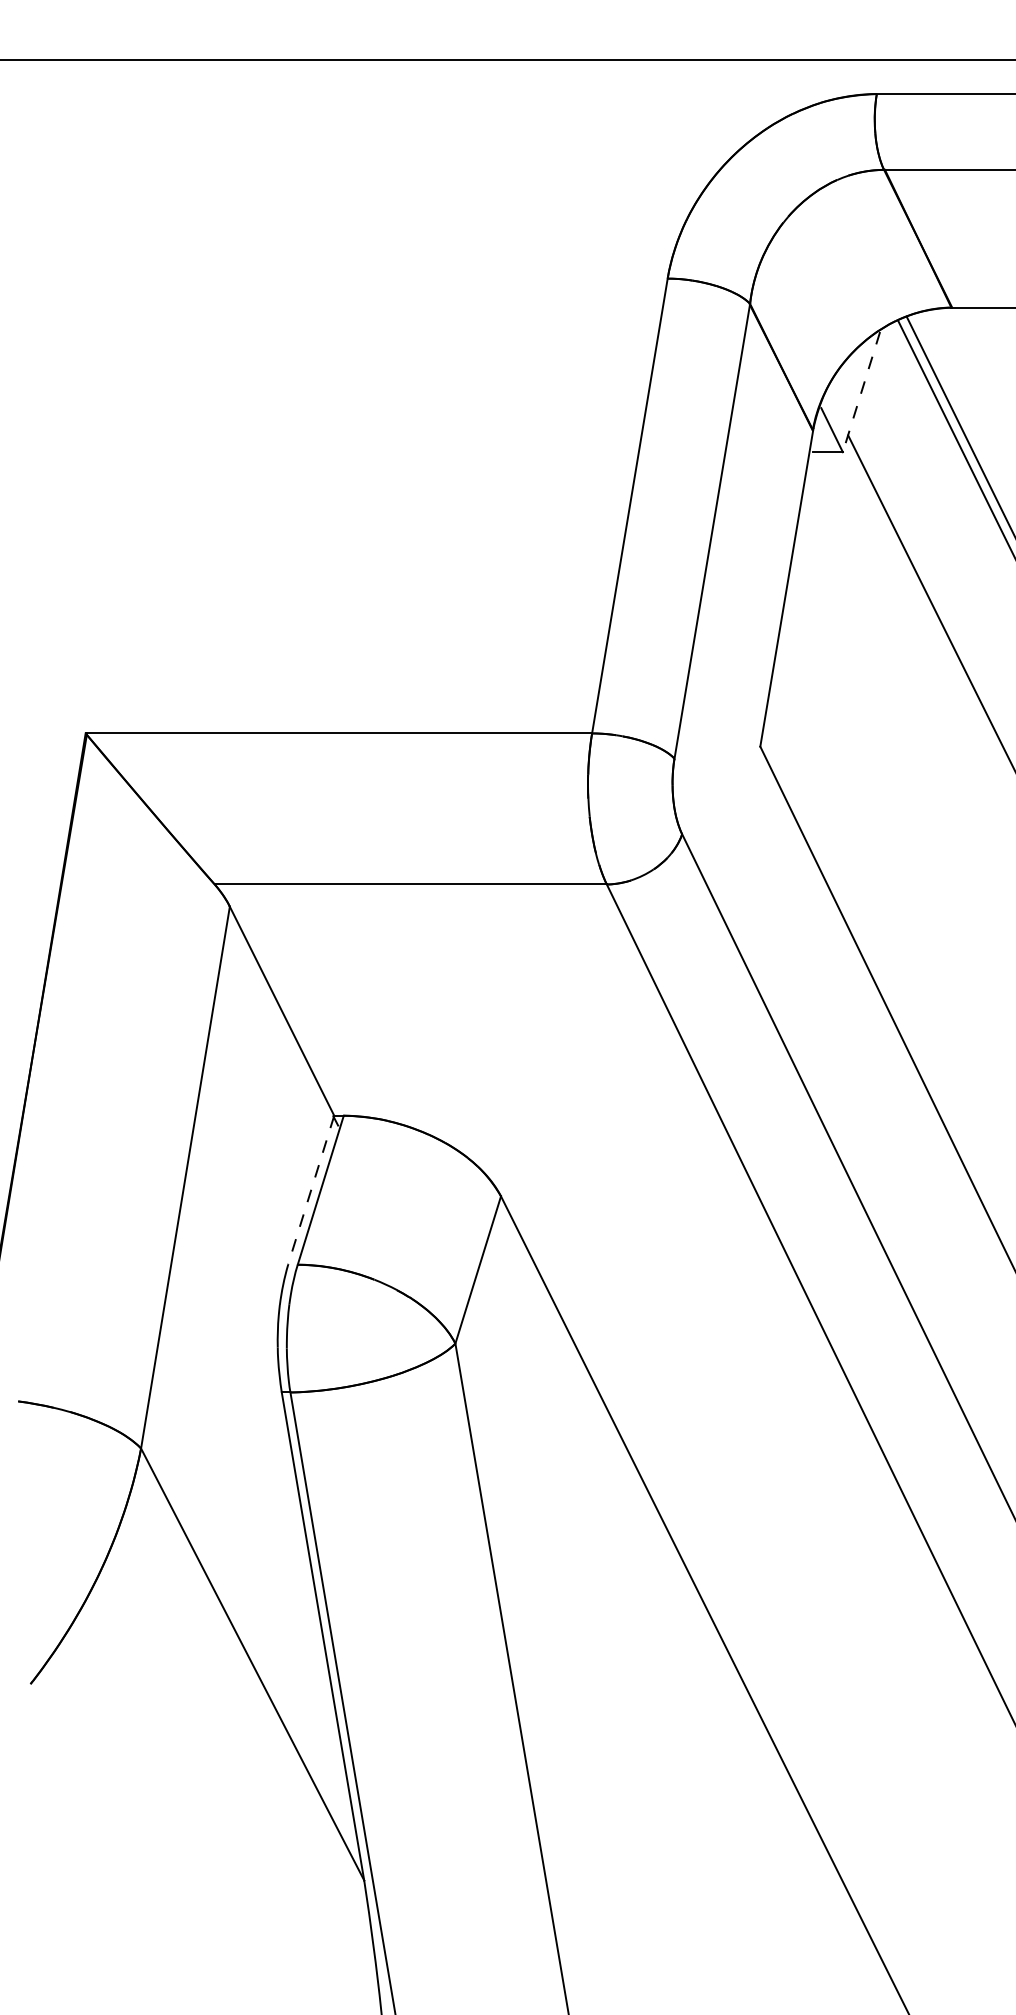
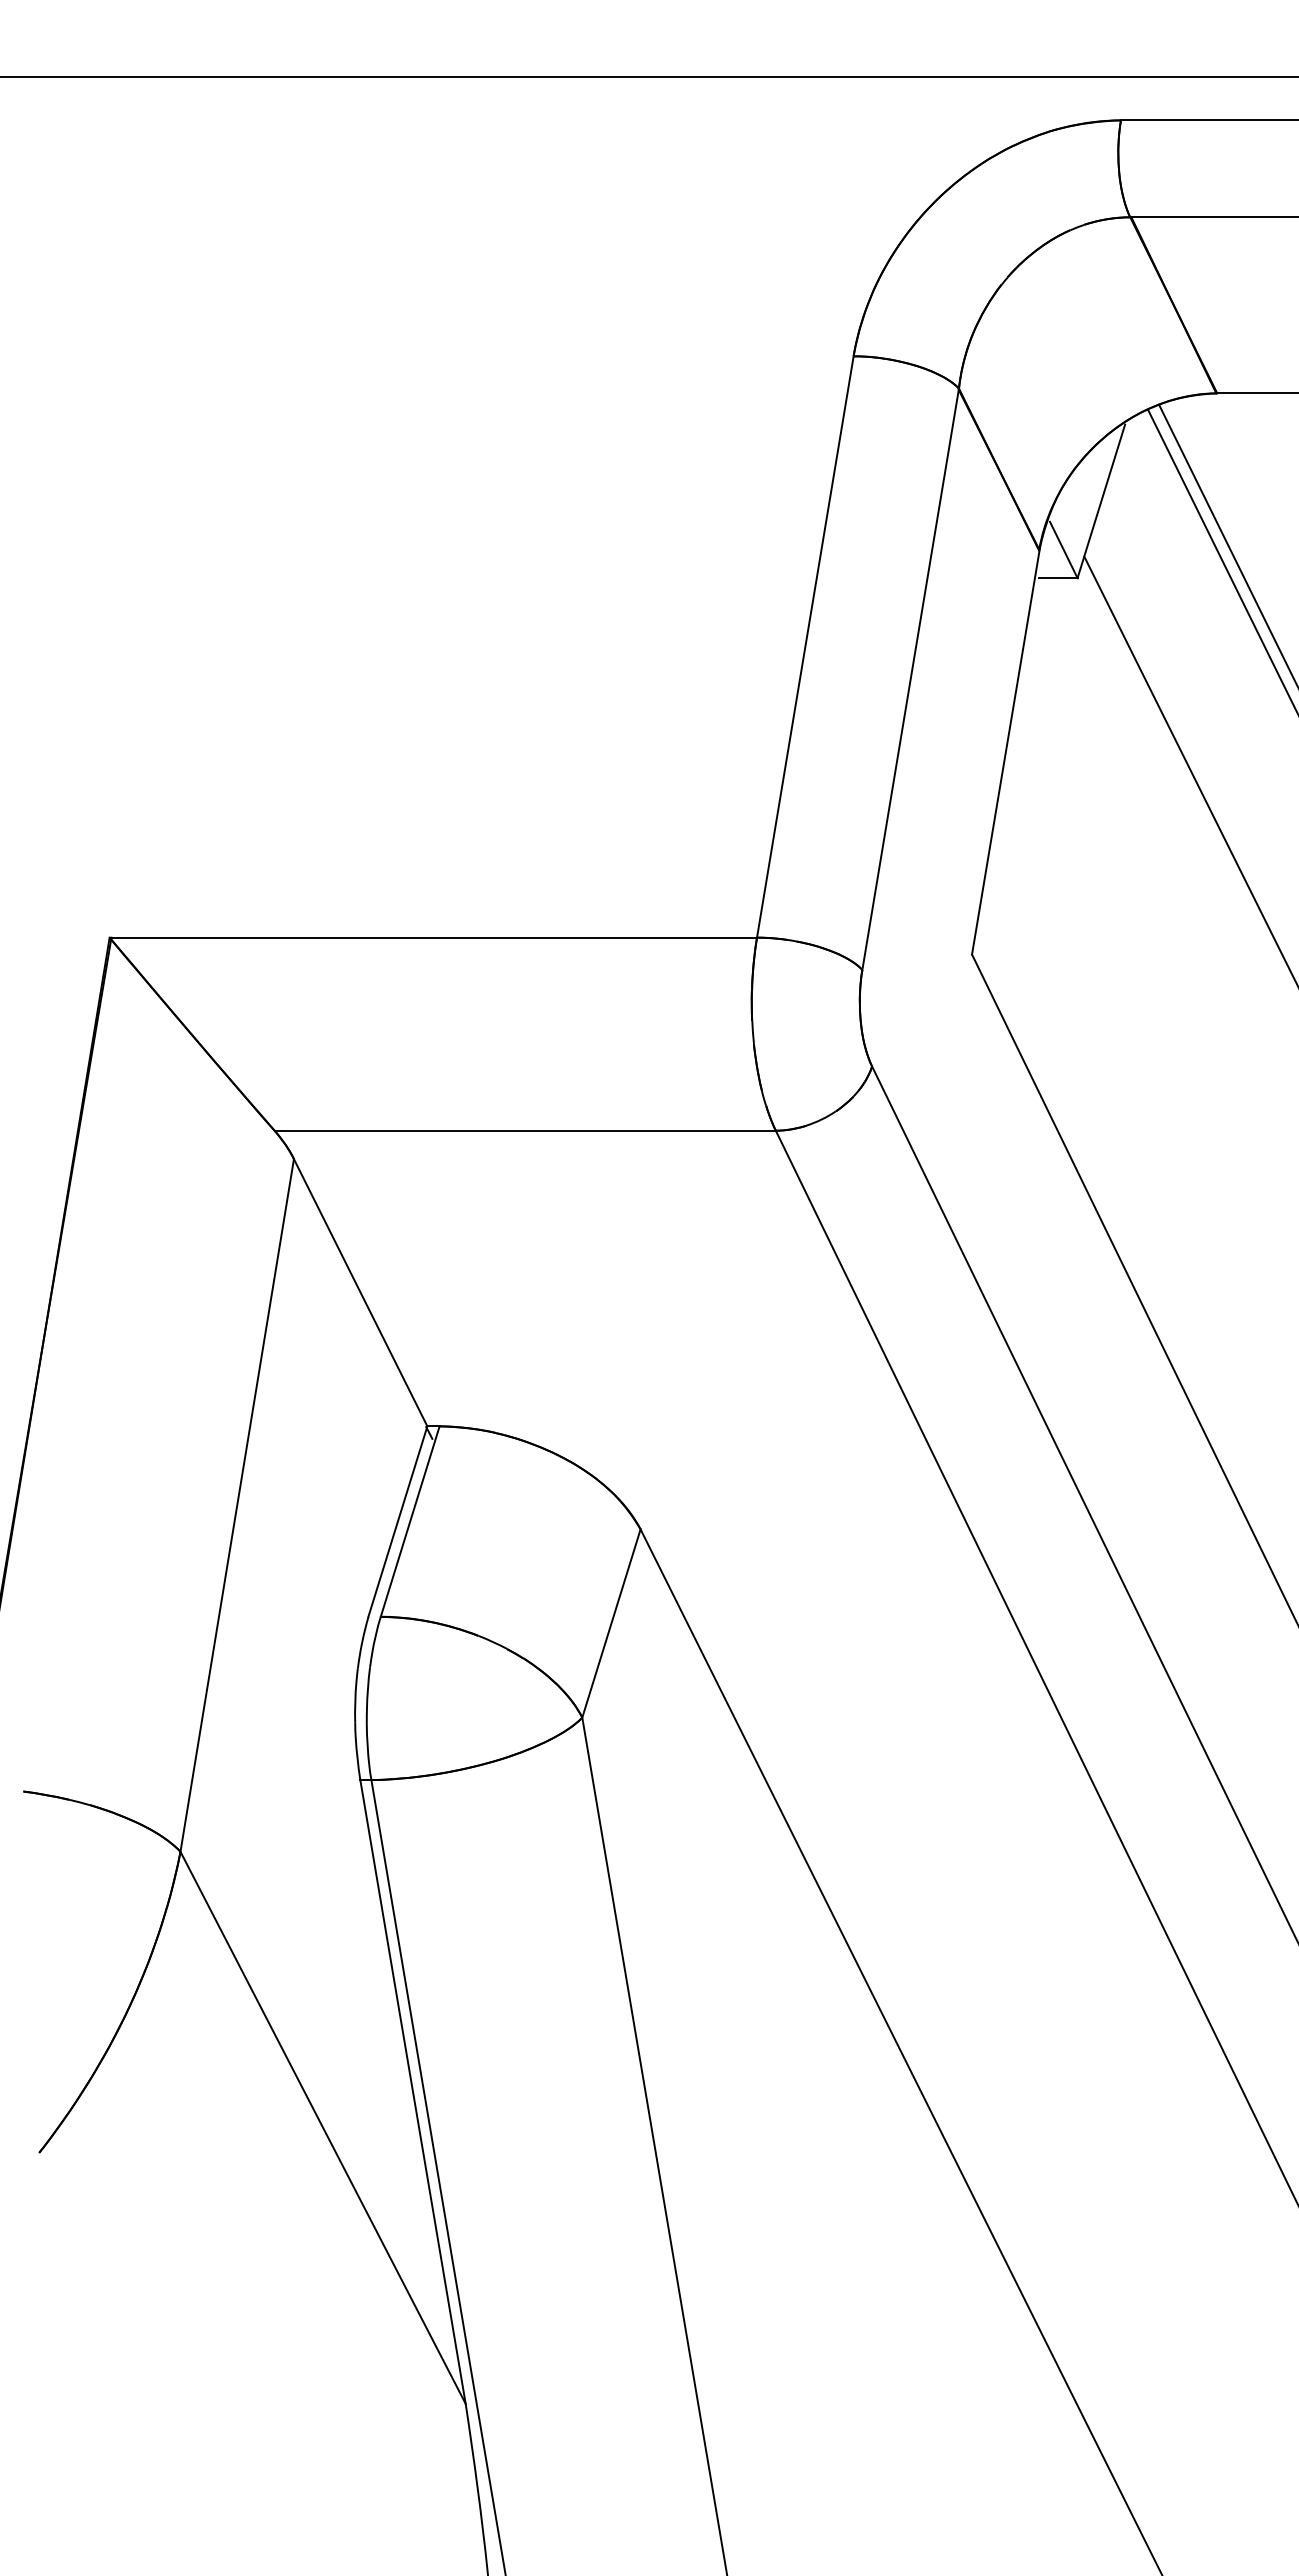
line: (861, 392) -> (1101, 501), dashed -> solid
line: (310, 1190) -> (397, 1521), dashed -> solid

